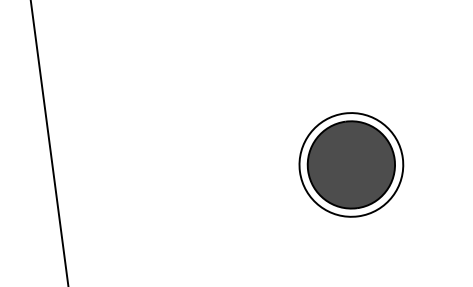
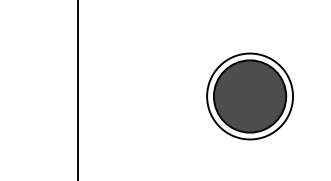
part: (350, 165) -> (249, 96), size x1.43

